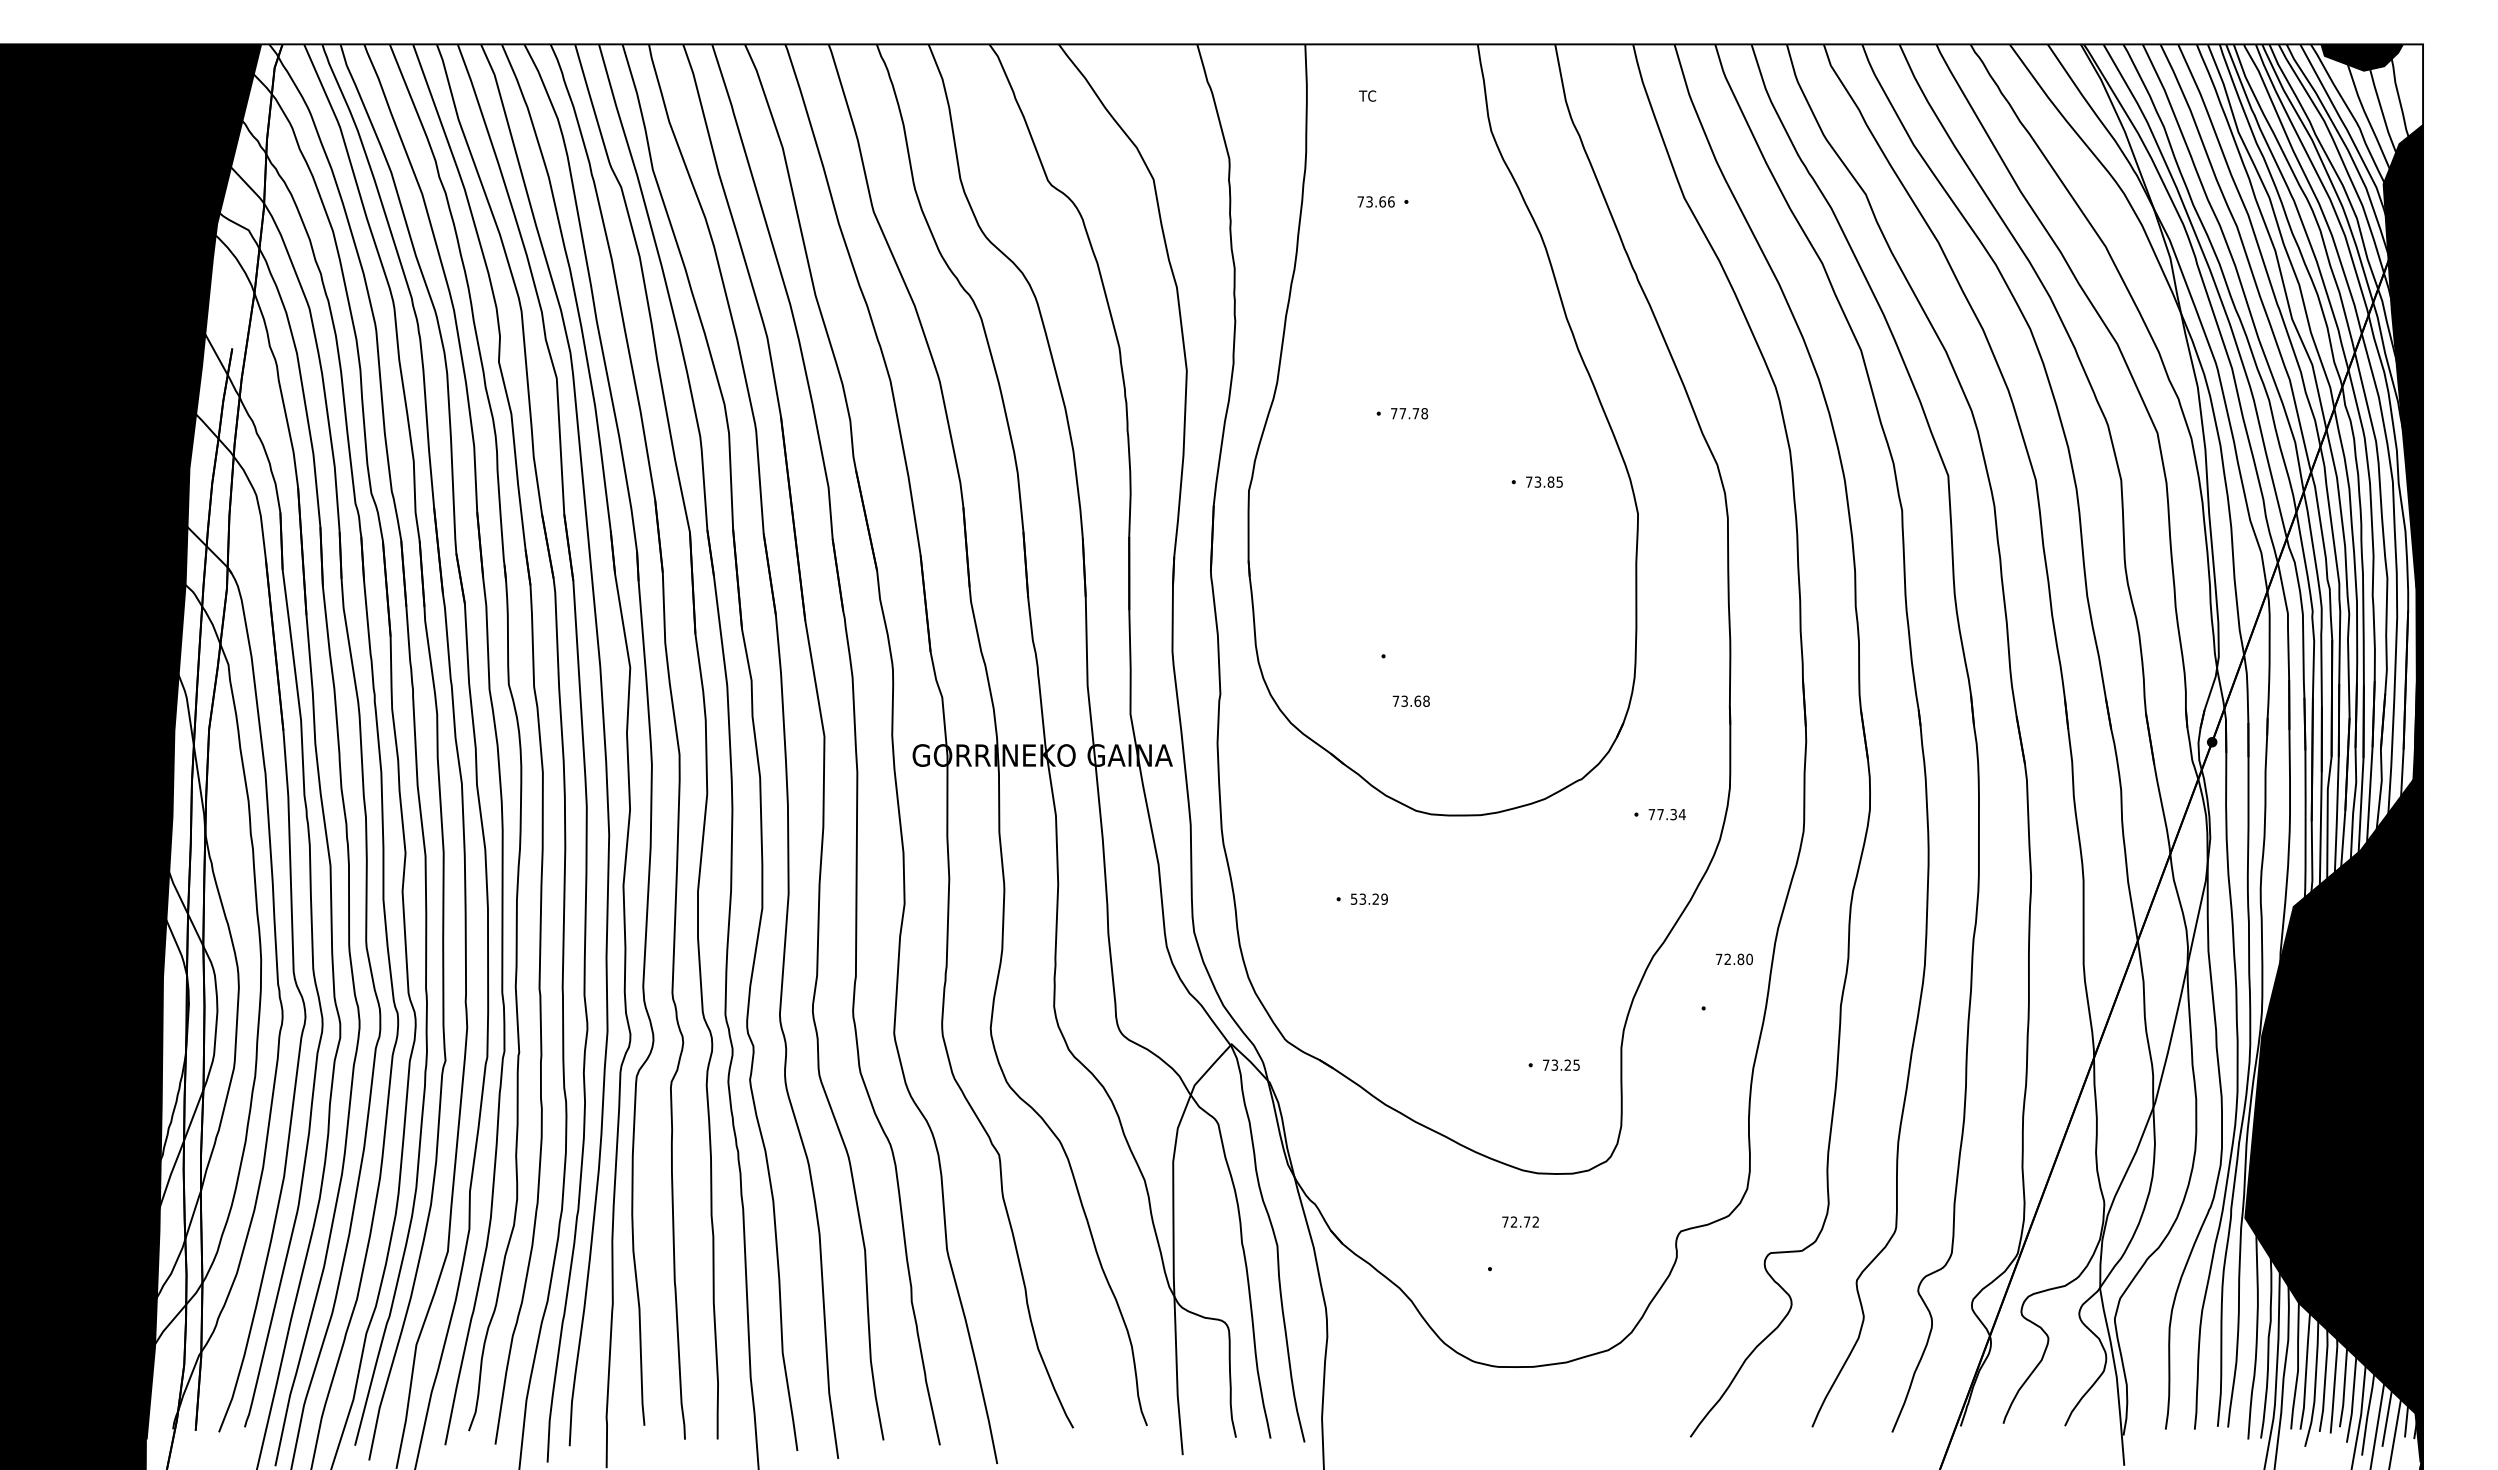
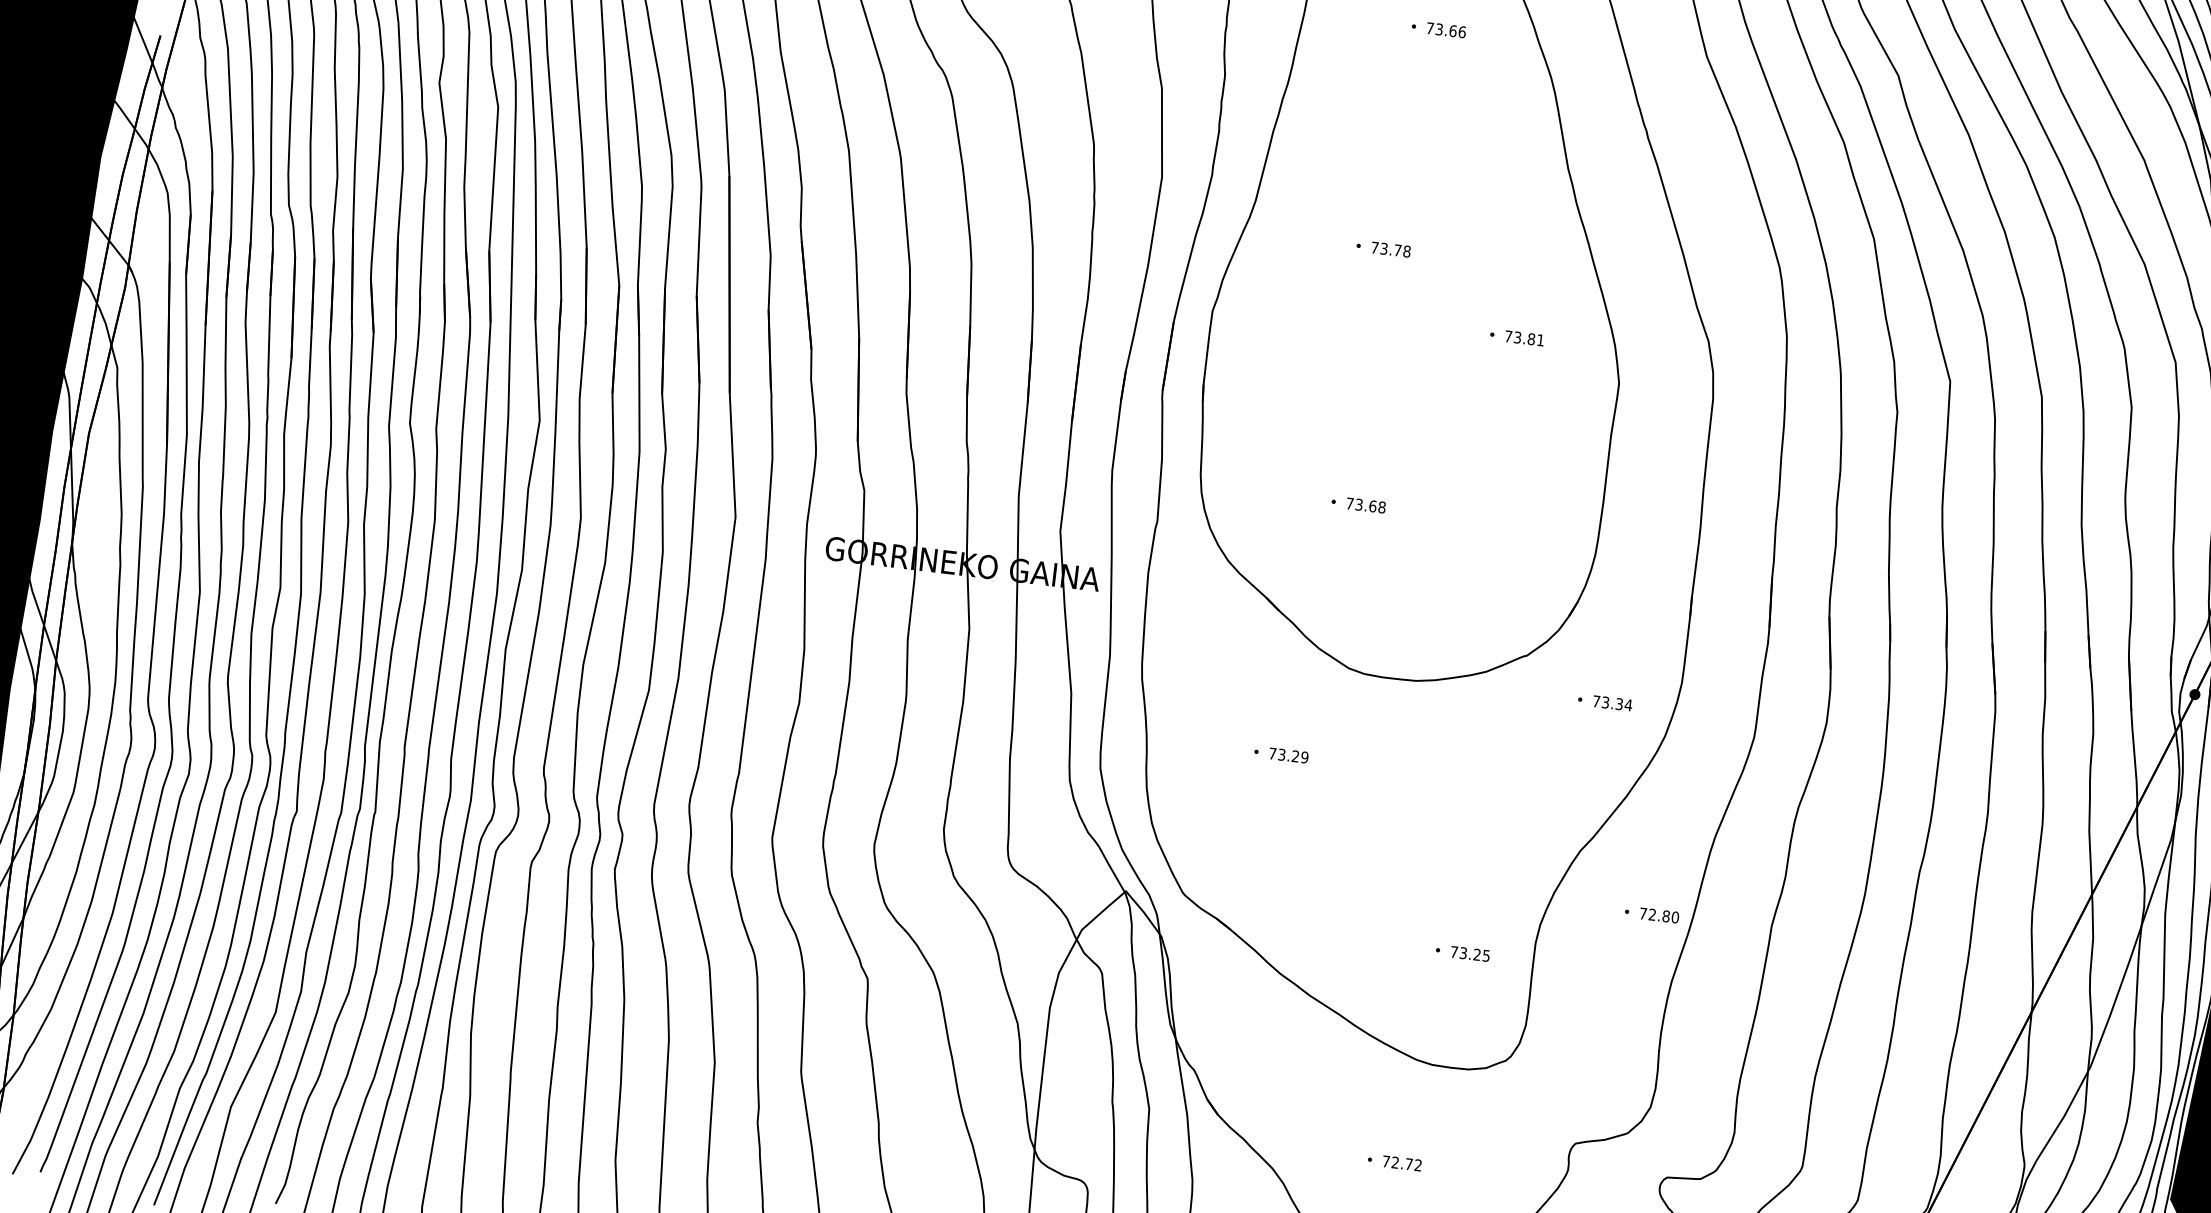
text: (1375, 201) -> (1445, 29), moved
text: (1402, 413) -> (1383, 248), 77.78 -> 73.78
text: (1559, 481) -> (1540, 339), 73.85 -> 73.81
text: (1410, 700) -> (1365, 504), moved
text: (1660, 814) -> (1605, 702), 77.34 -> 73.34
text: (1353, 898) -> (1272, 752), 53.29 -> 73.29
text: (1734, 959) -> (1659, 915), moved
text: (1520, 1221) -> (1402, 1162), moved

